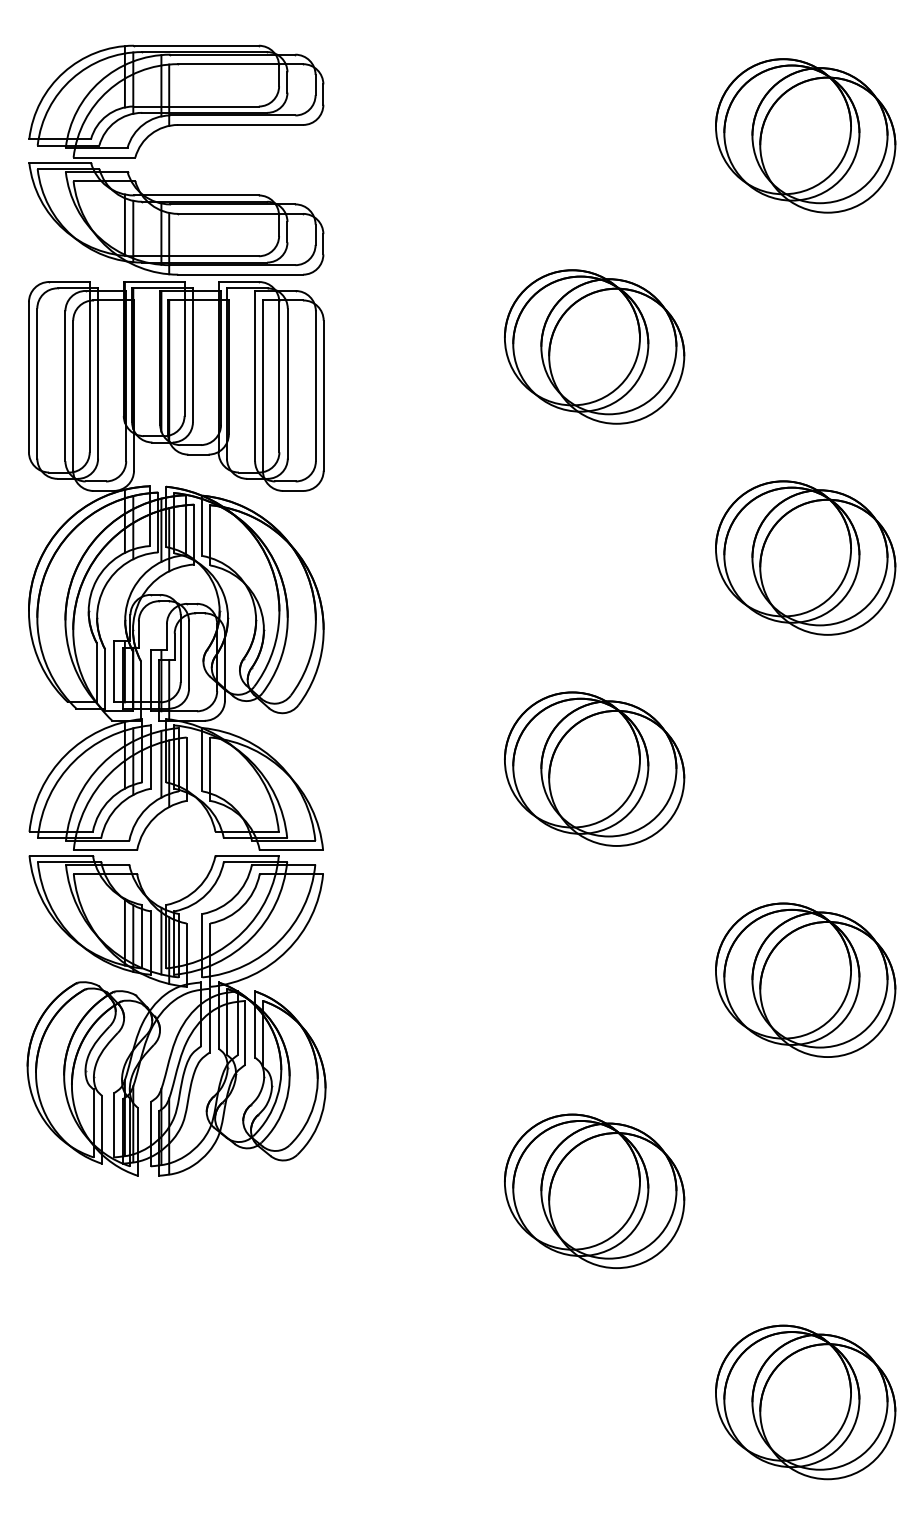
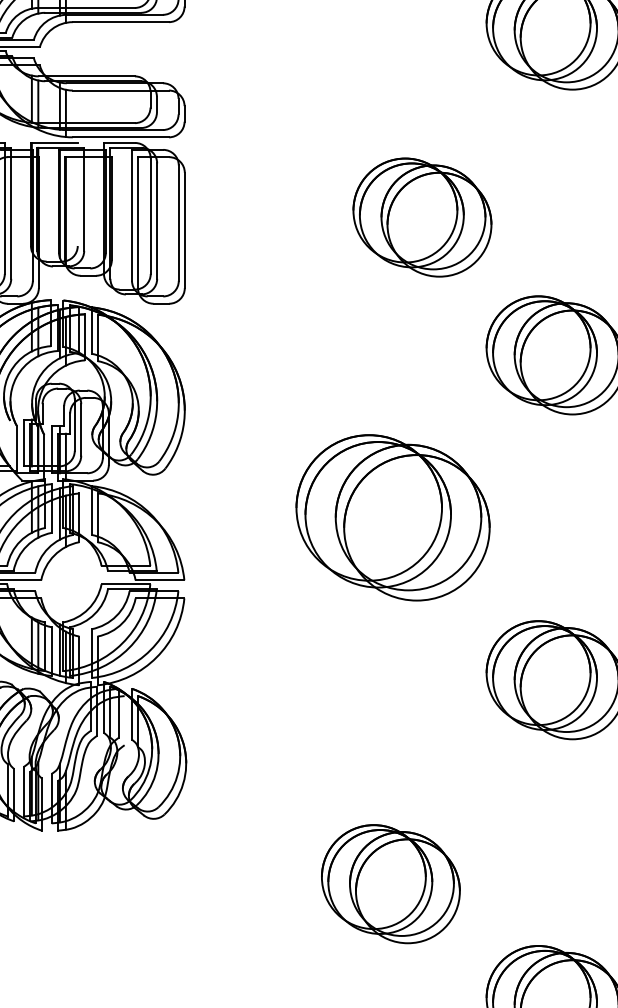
part: (594, 346) -> (422, 217), moved
line: (184, 348) -> (77, 194), removed
line: (96, 672) -> (10, 443), removed
part: (594, 768) -> (393, 517), size x1.4
line: (245, 1032) -> (124, 720), removed
part: (594, 1190) -> (390, 883), moved

